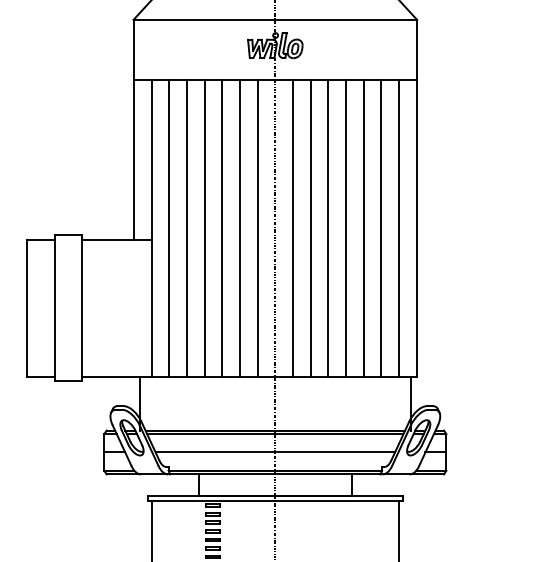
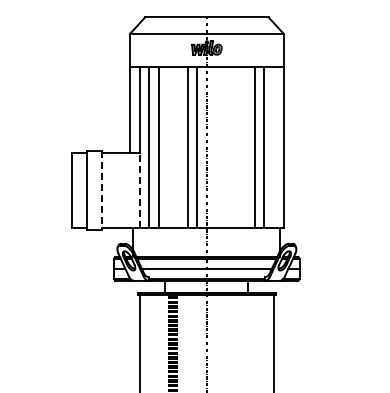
line: (204, 227) -> (168, 146), removed
line: (223, 227) -> (178, 146), removed
line: (293, 227) -> (216, 146), removed
line: (311, 227) -> (226, 146), removed
line: (328, 227) -> (235, 146), removed
line: (346, 227) -> (245, 146), removed
line: (399, 227) -> (274, 146), removed
line: (83, 308) -> (102, 190), solid -> dashed
line: (151, 308) -> (139, 190), solid -> dashed

